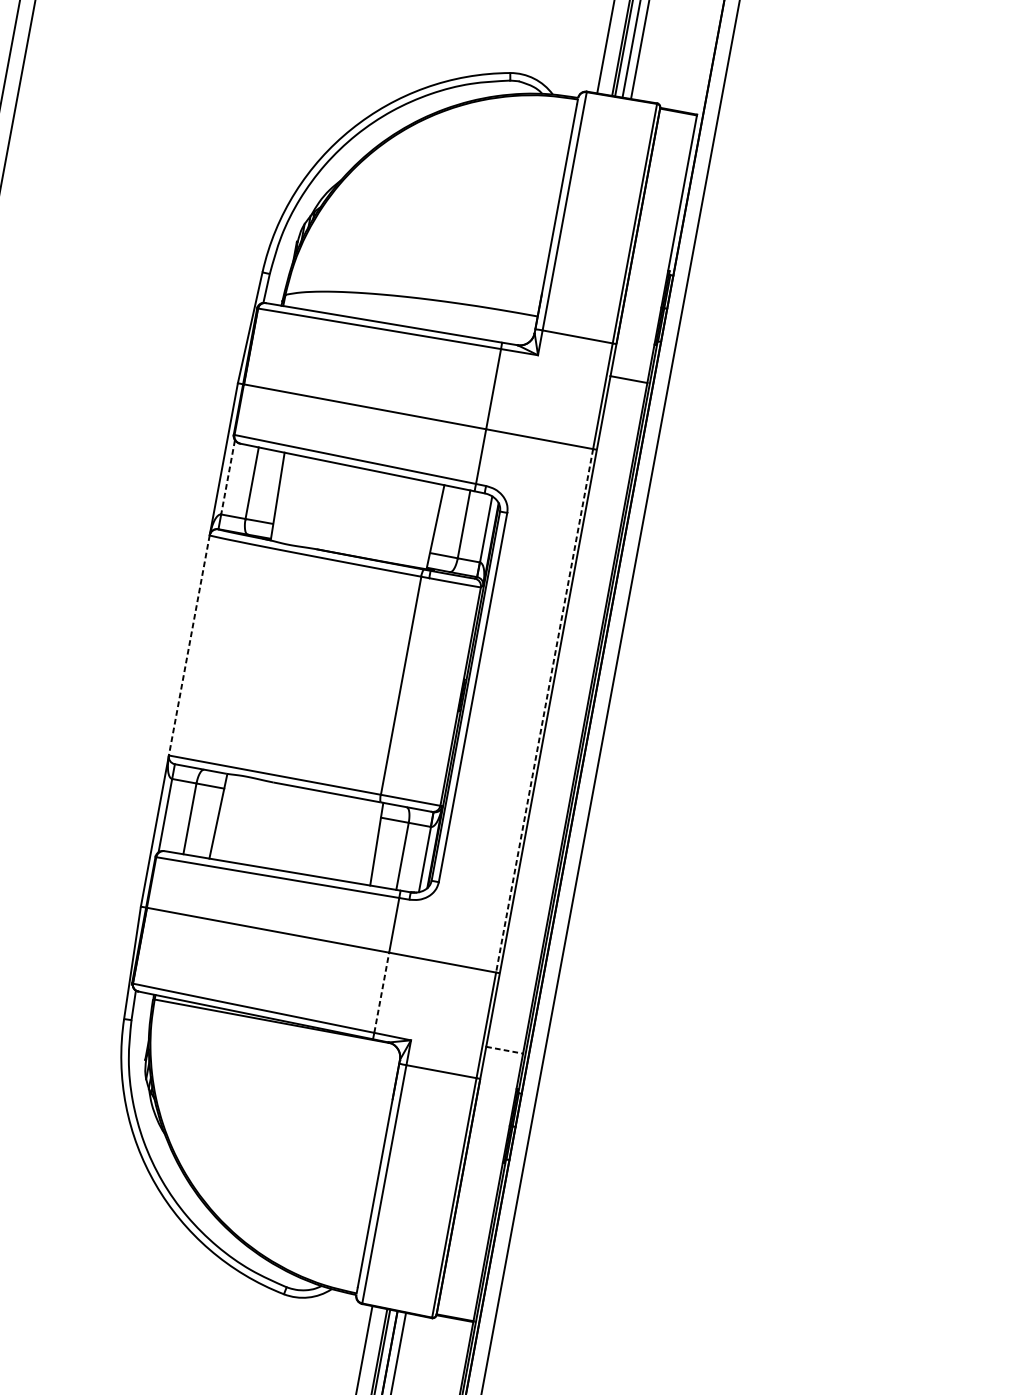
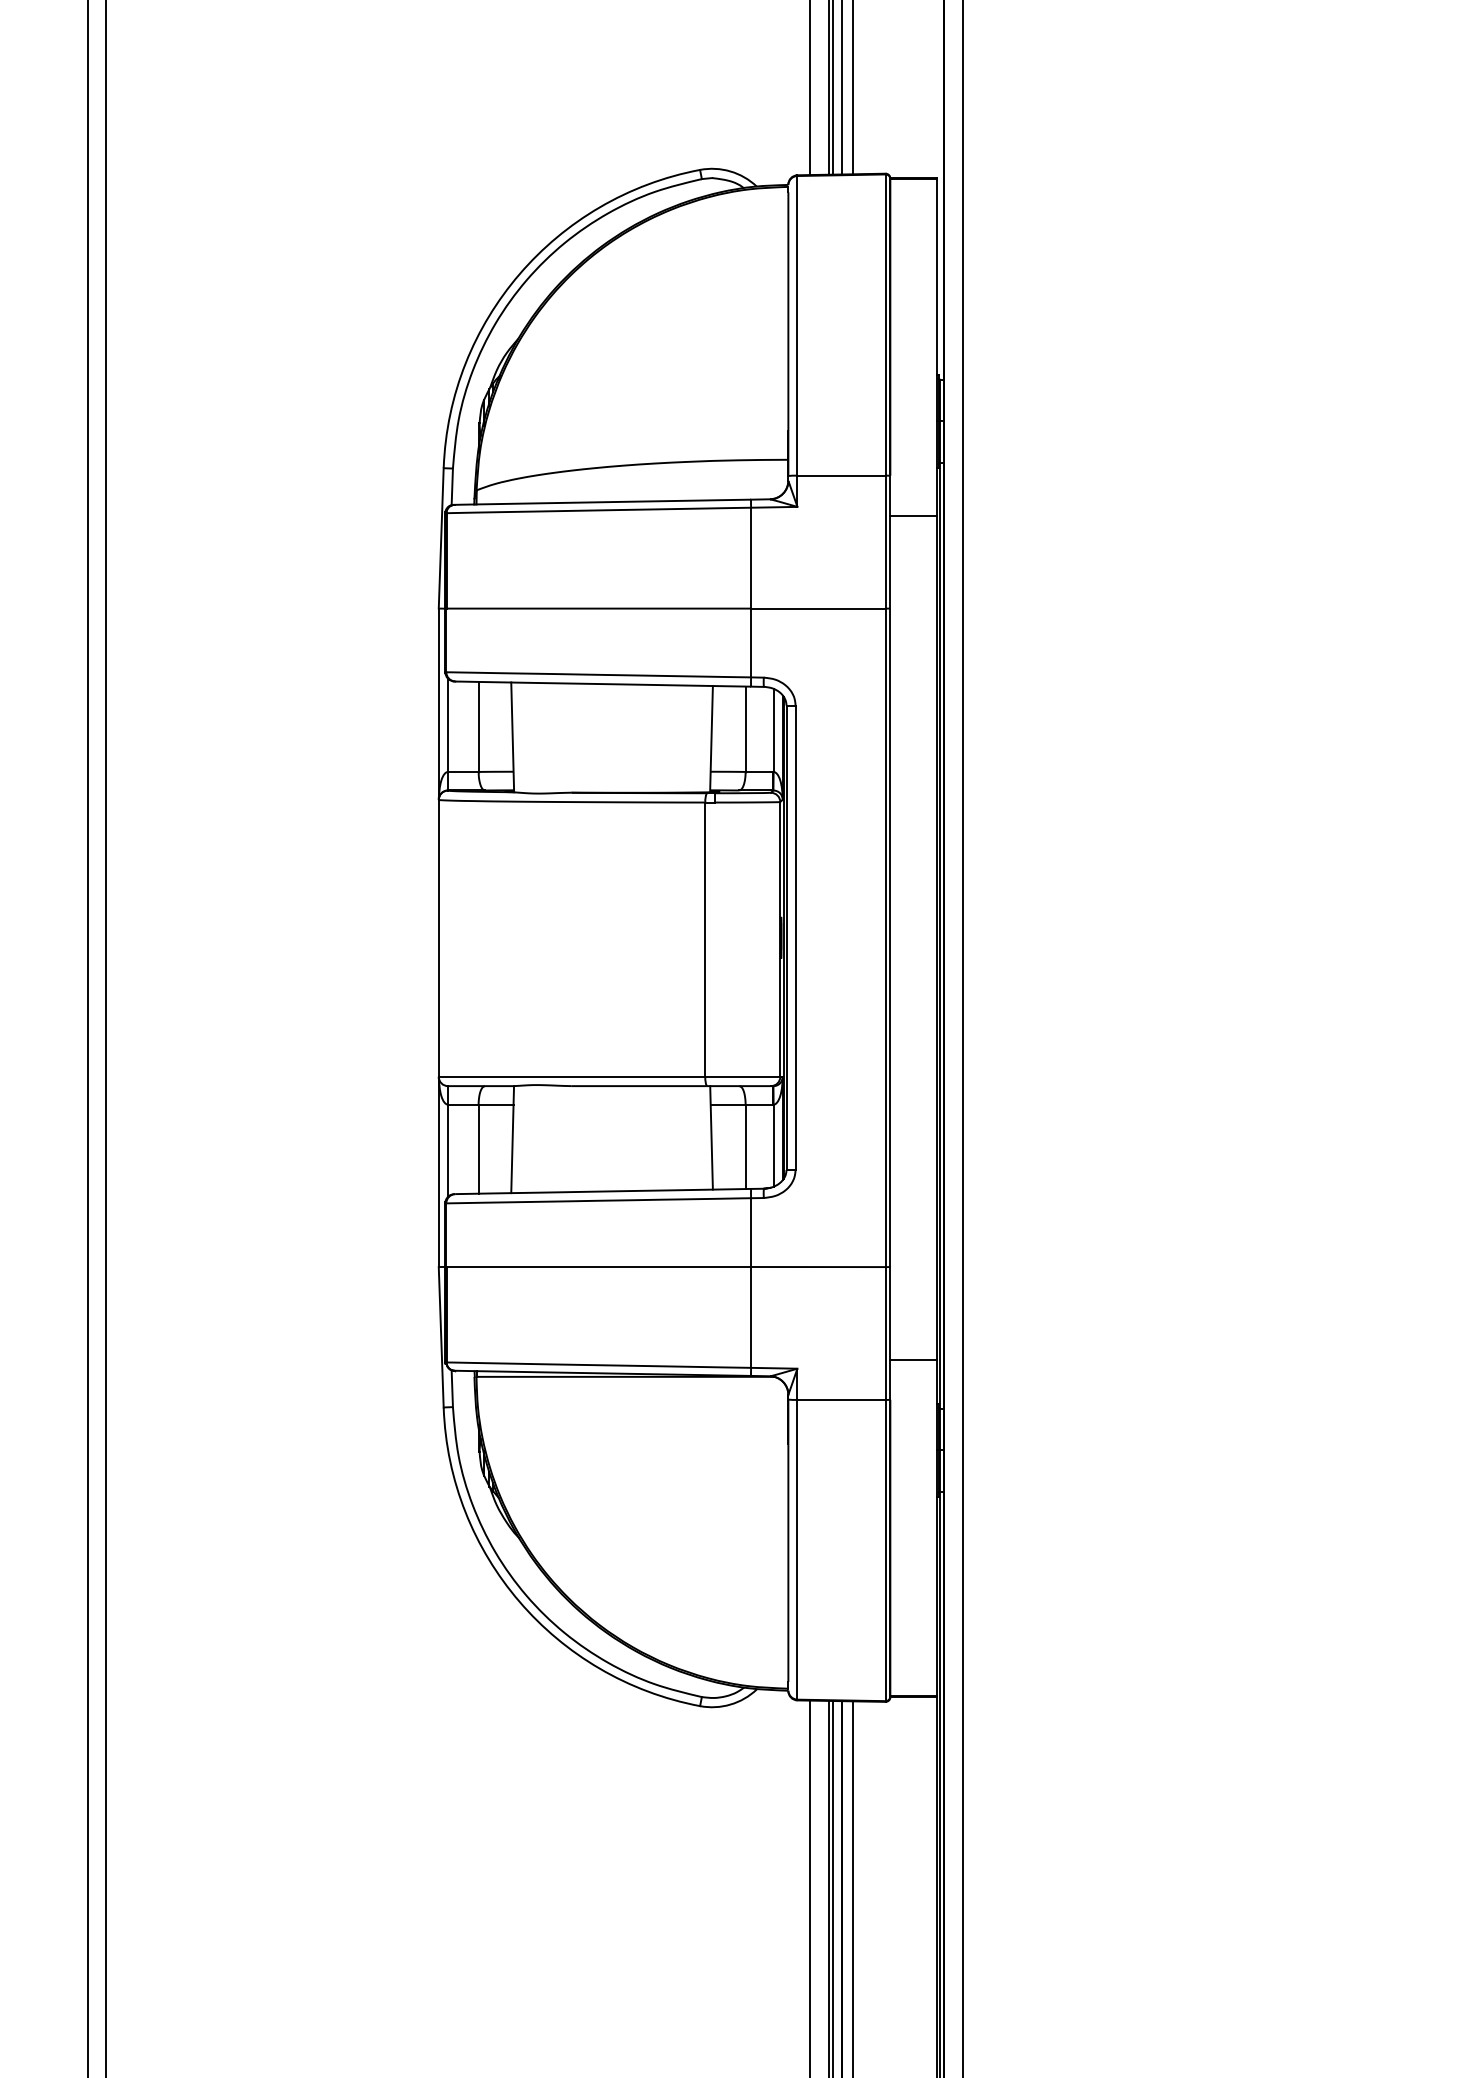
line: (228, 477) -> (448, 725), dashed -> solid
line: (189, 645) -> (438, 938), dashed -> solid
line: (544, 711) -> (885, 938), dashed -> solid
line: (382, 992) -> (751, 1316), dashed -> solid
line: (505, 1050) -> (914, 1359), dashed -> solid

